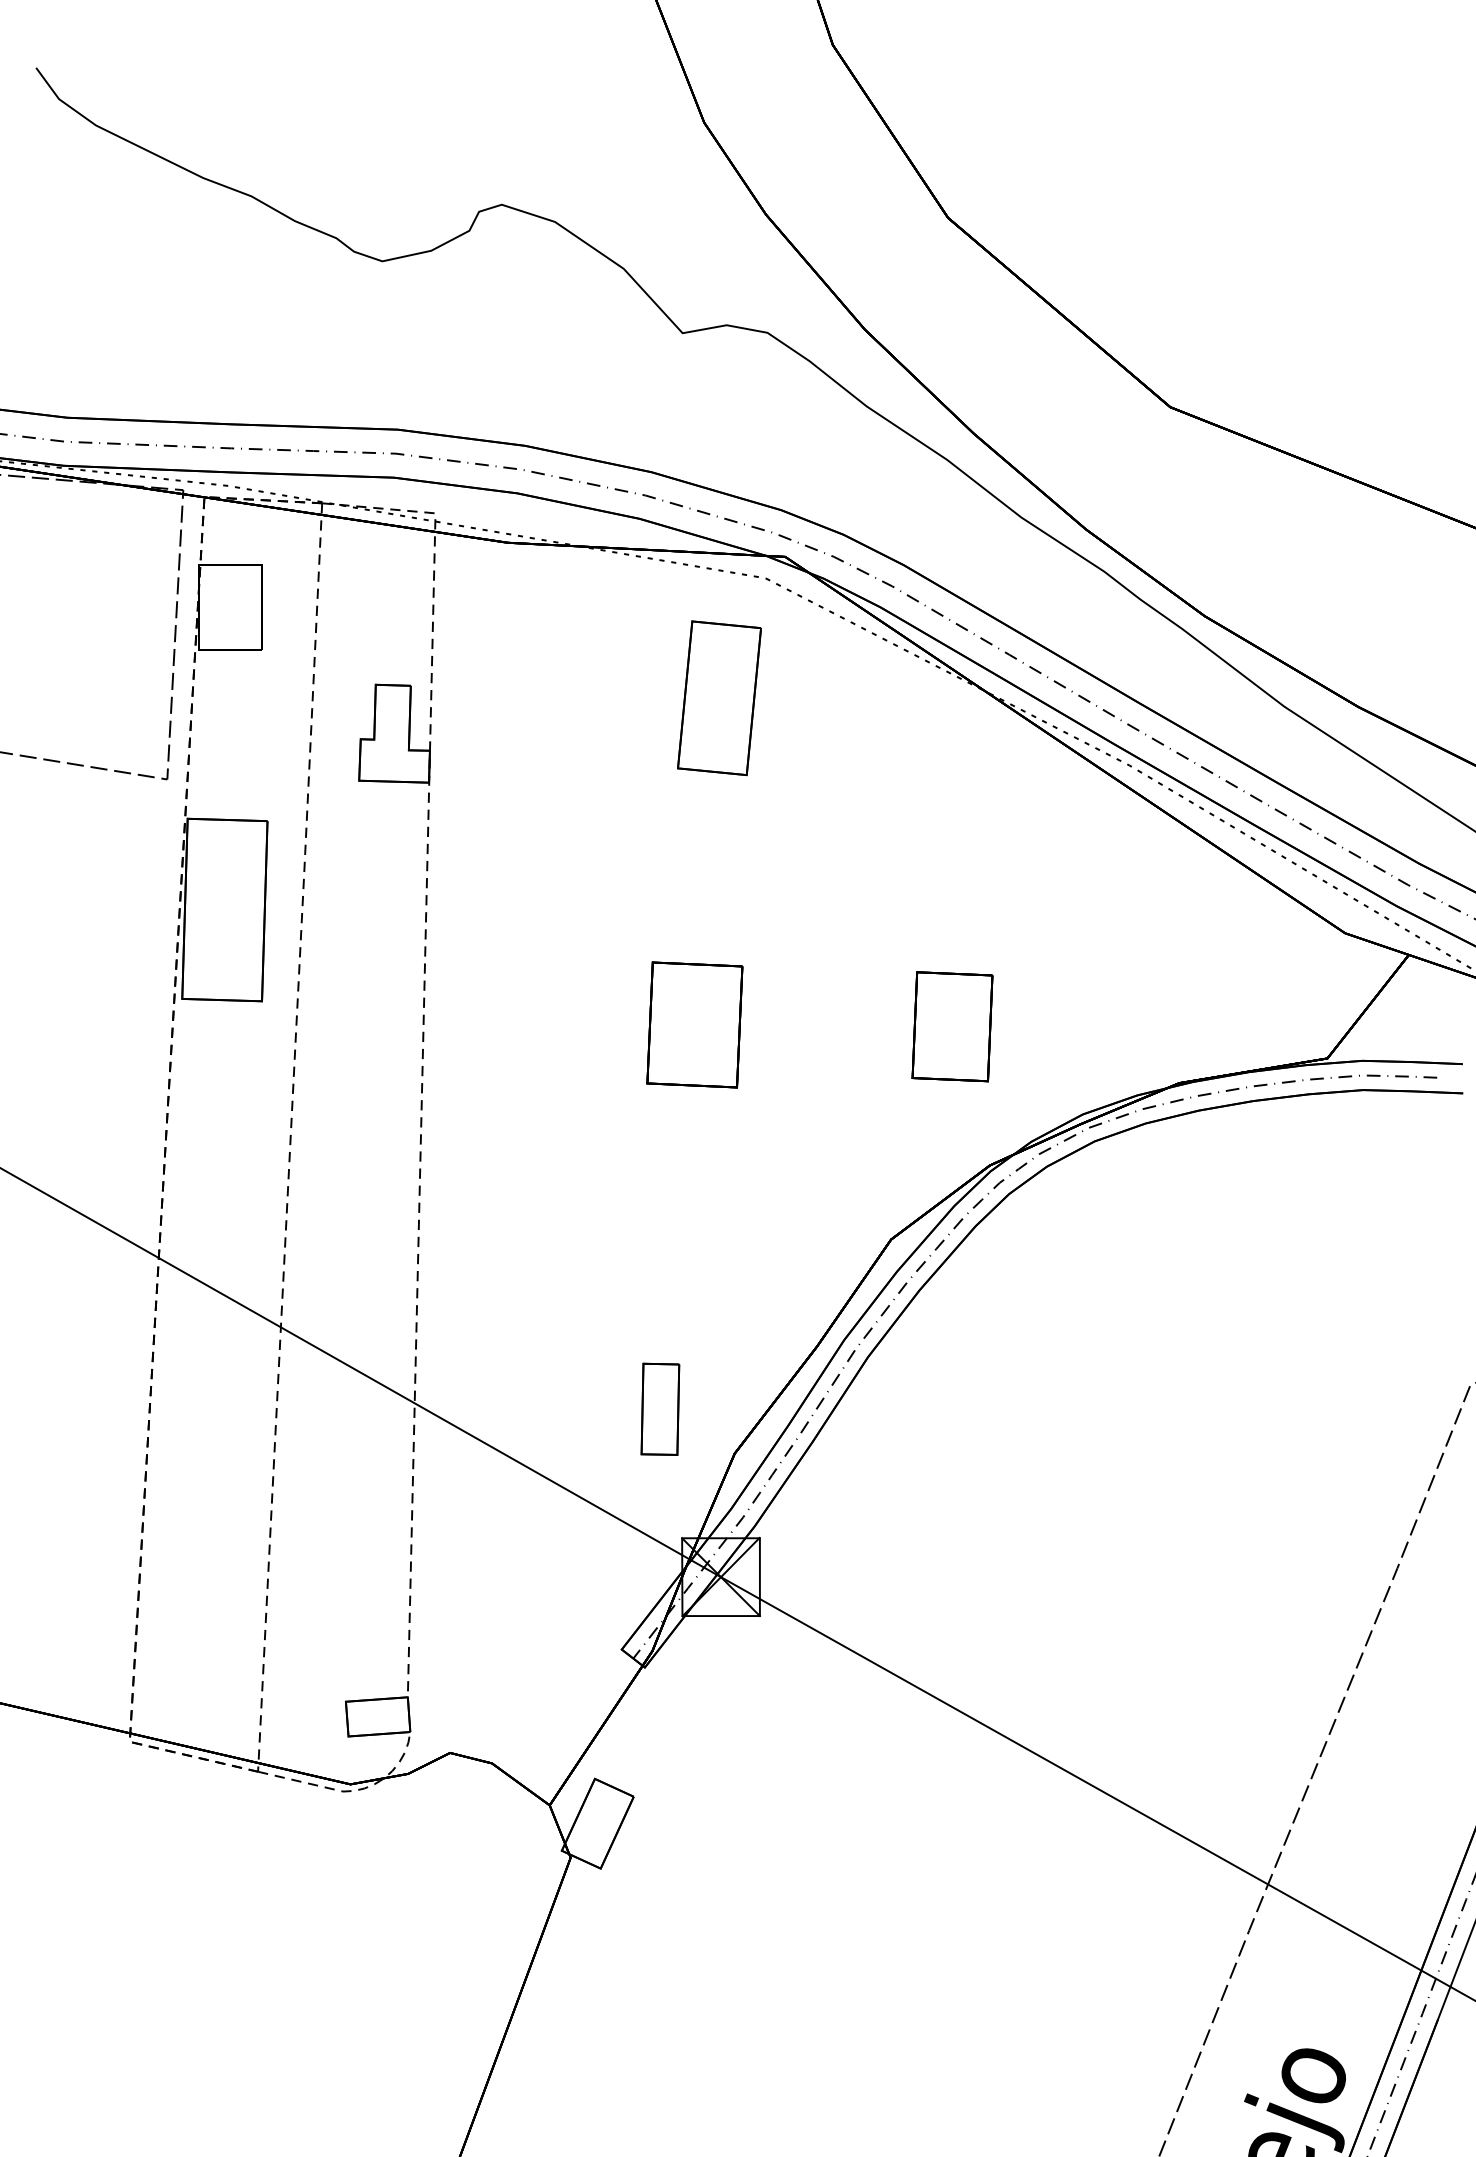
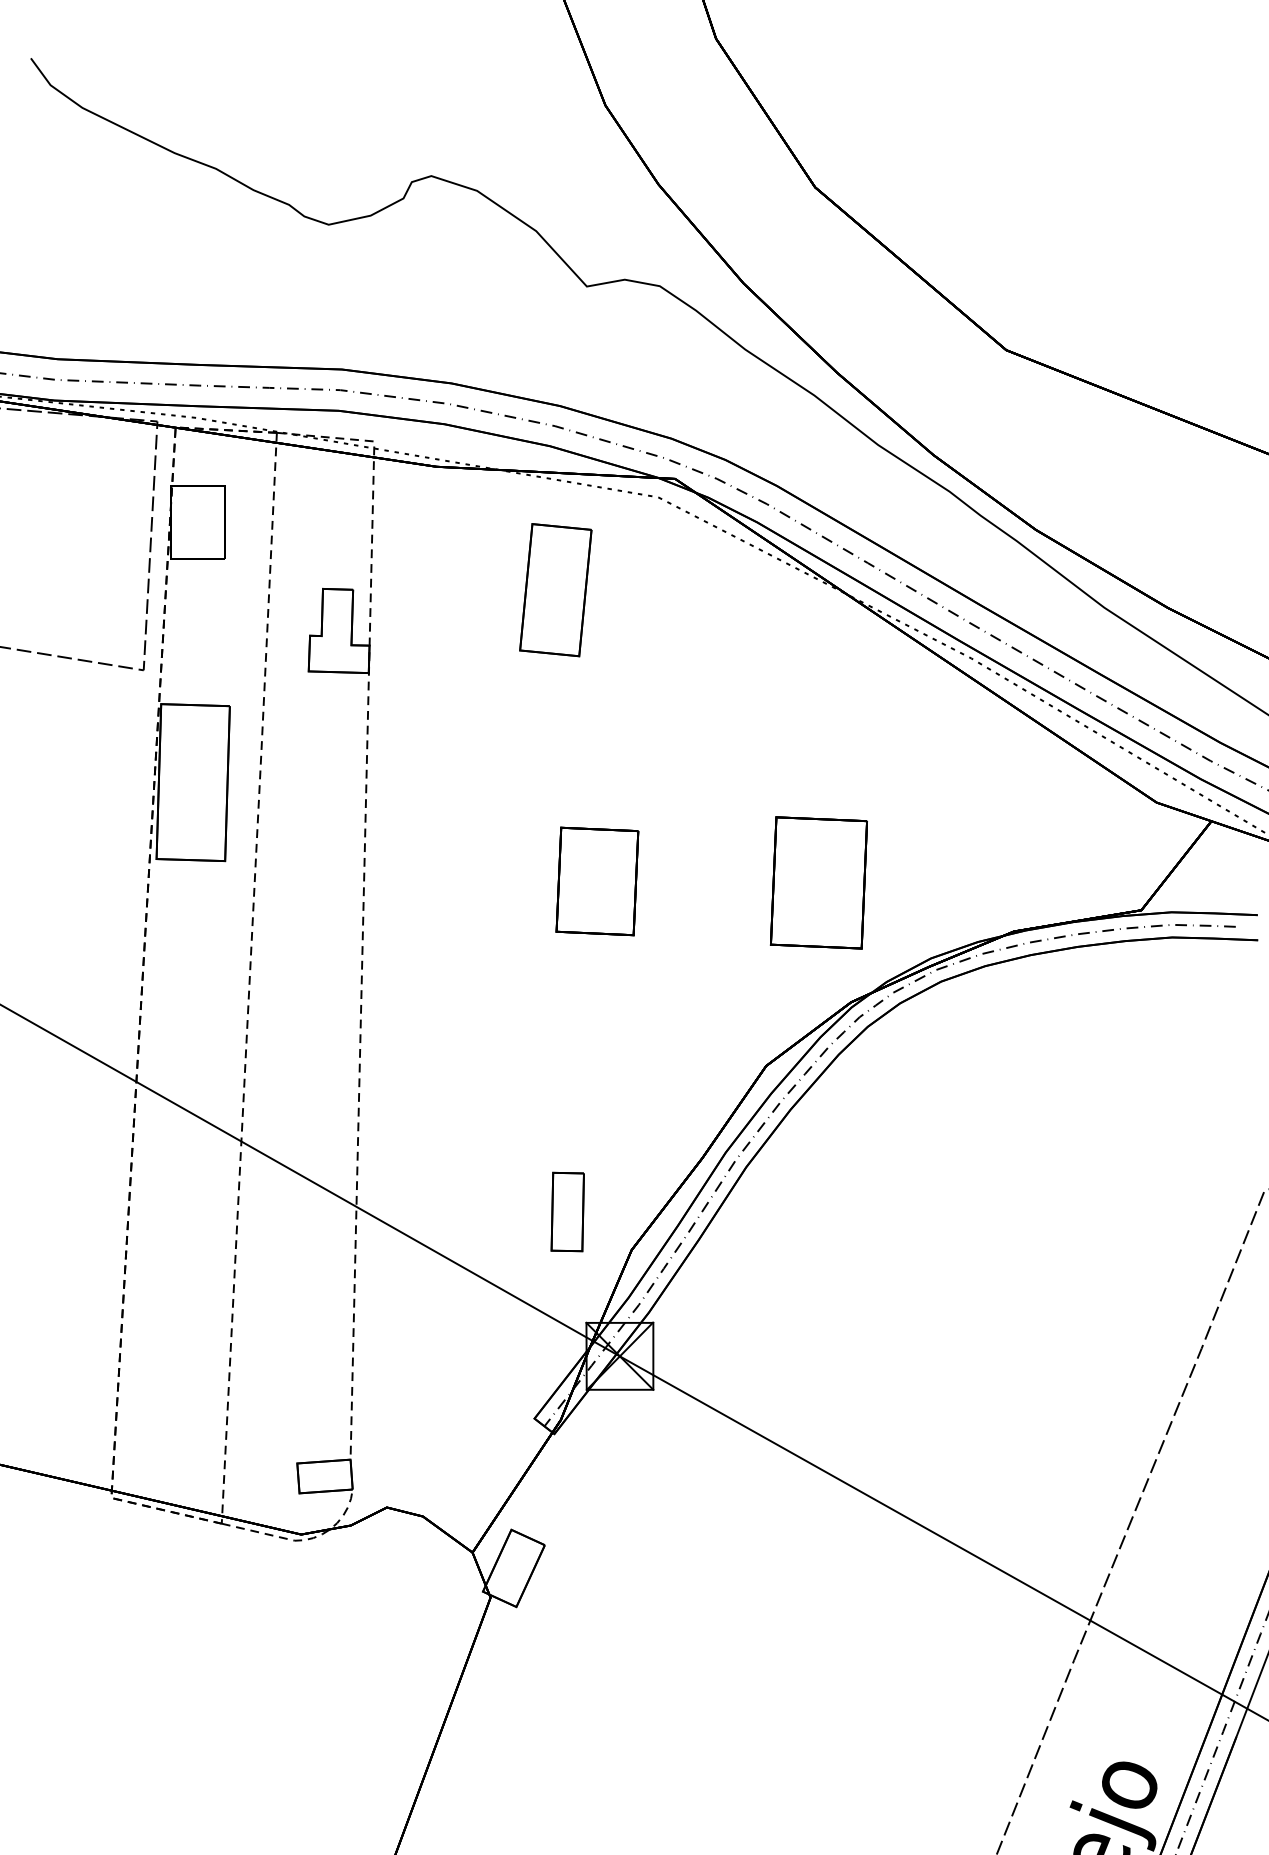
part: (719, 698) -> (555, 590), moved
part: (952, 1026) -> (818, 882), size x1.4

